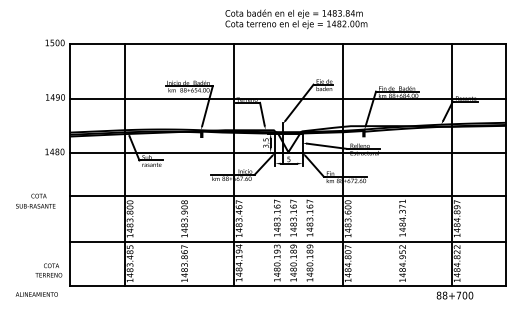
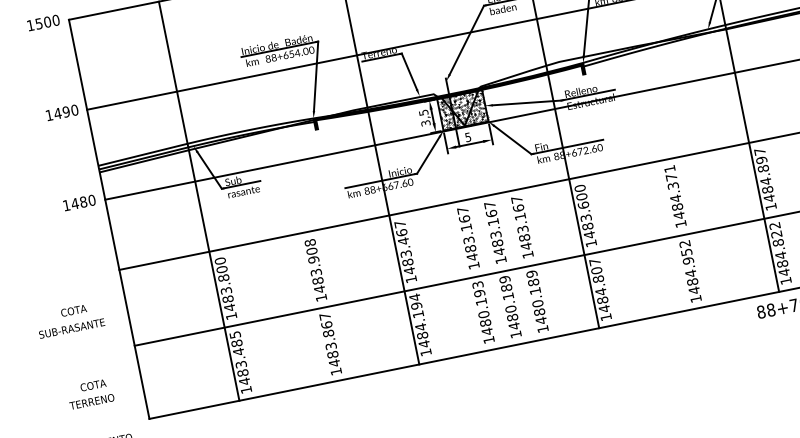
hatch: (288, 142) -> (461, 109), added
text: (35, 200) -> (69, 319), moved
text: (48, 270) -> (89, 394), moved

